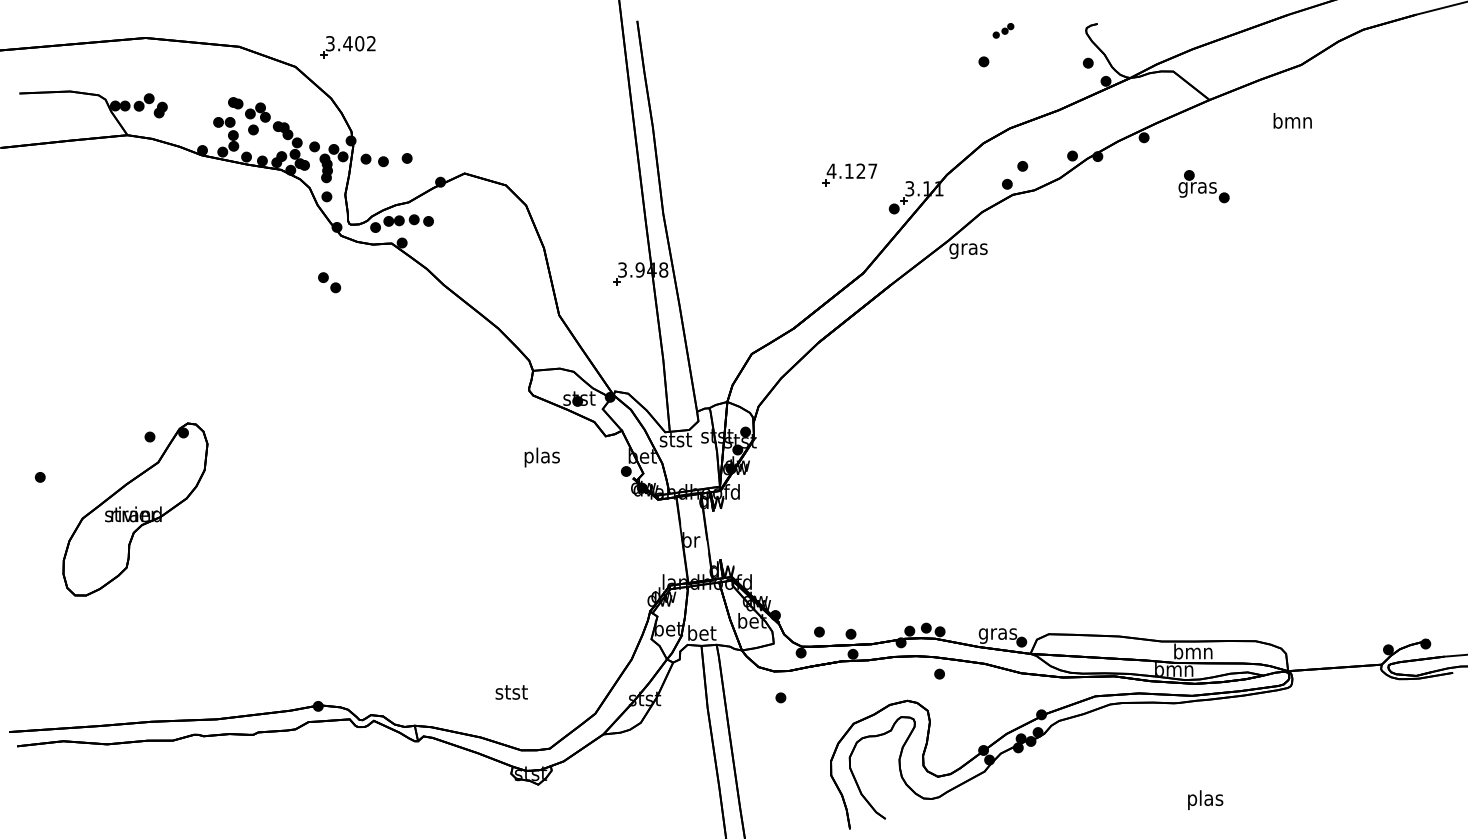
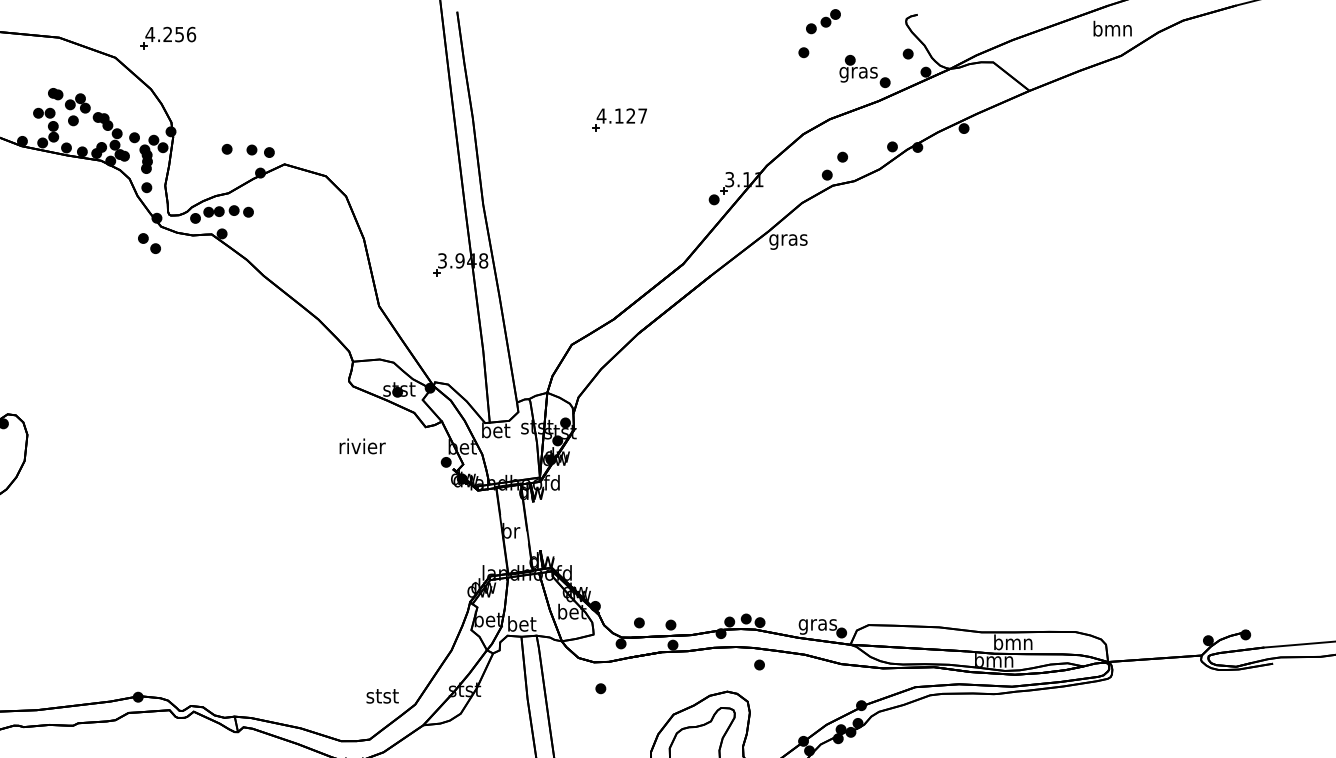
part: (1003, 30) -> (823, 21), size x1.67
text: (350, 43) -> (170, 34), 3.402 -> 4.256
text: (1292, 120) -> (1112, 28), moved
part: (374, 160) -> (260, 151), moved
part: (849, 174) -> (619, 119), moved
part: (1203, 186) -> (864, 71), moved
part: (329, 282) -> (149, 243), moved
text: (675, 439) -> (495, 430), stst -> bet
text: (542, 457) -> (362, 448), plas -> rivier
text: (511, 692) -> (382, 696), moved

